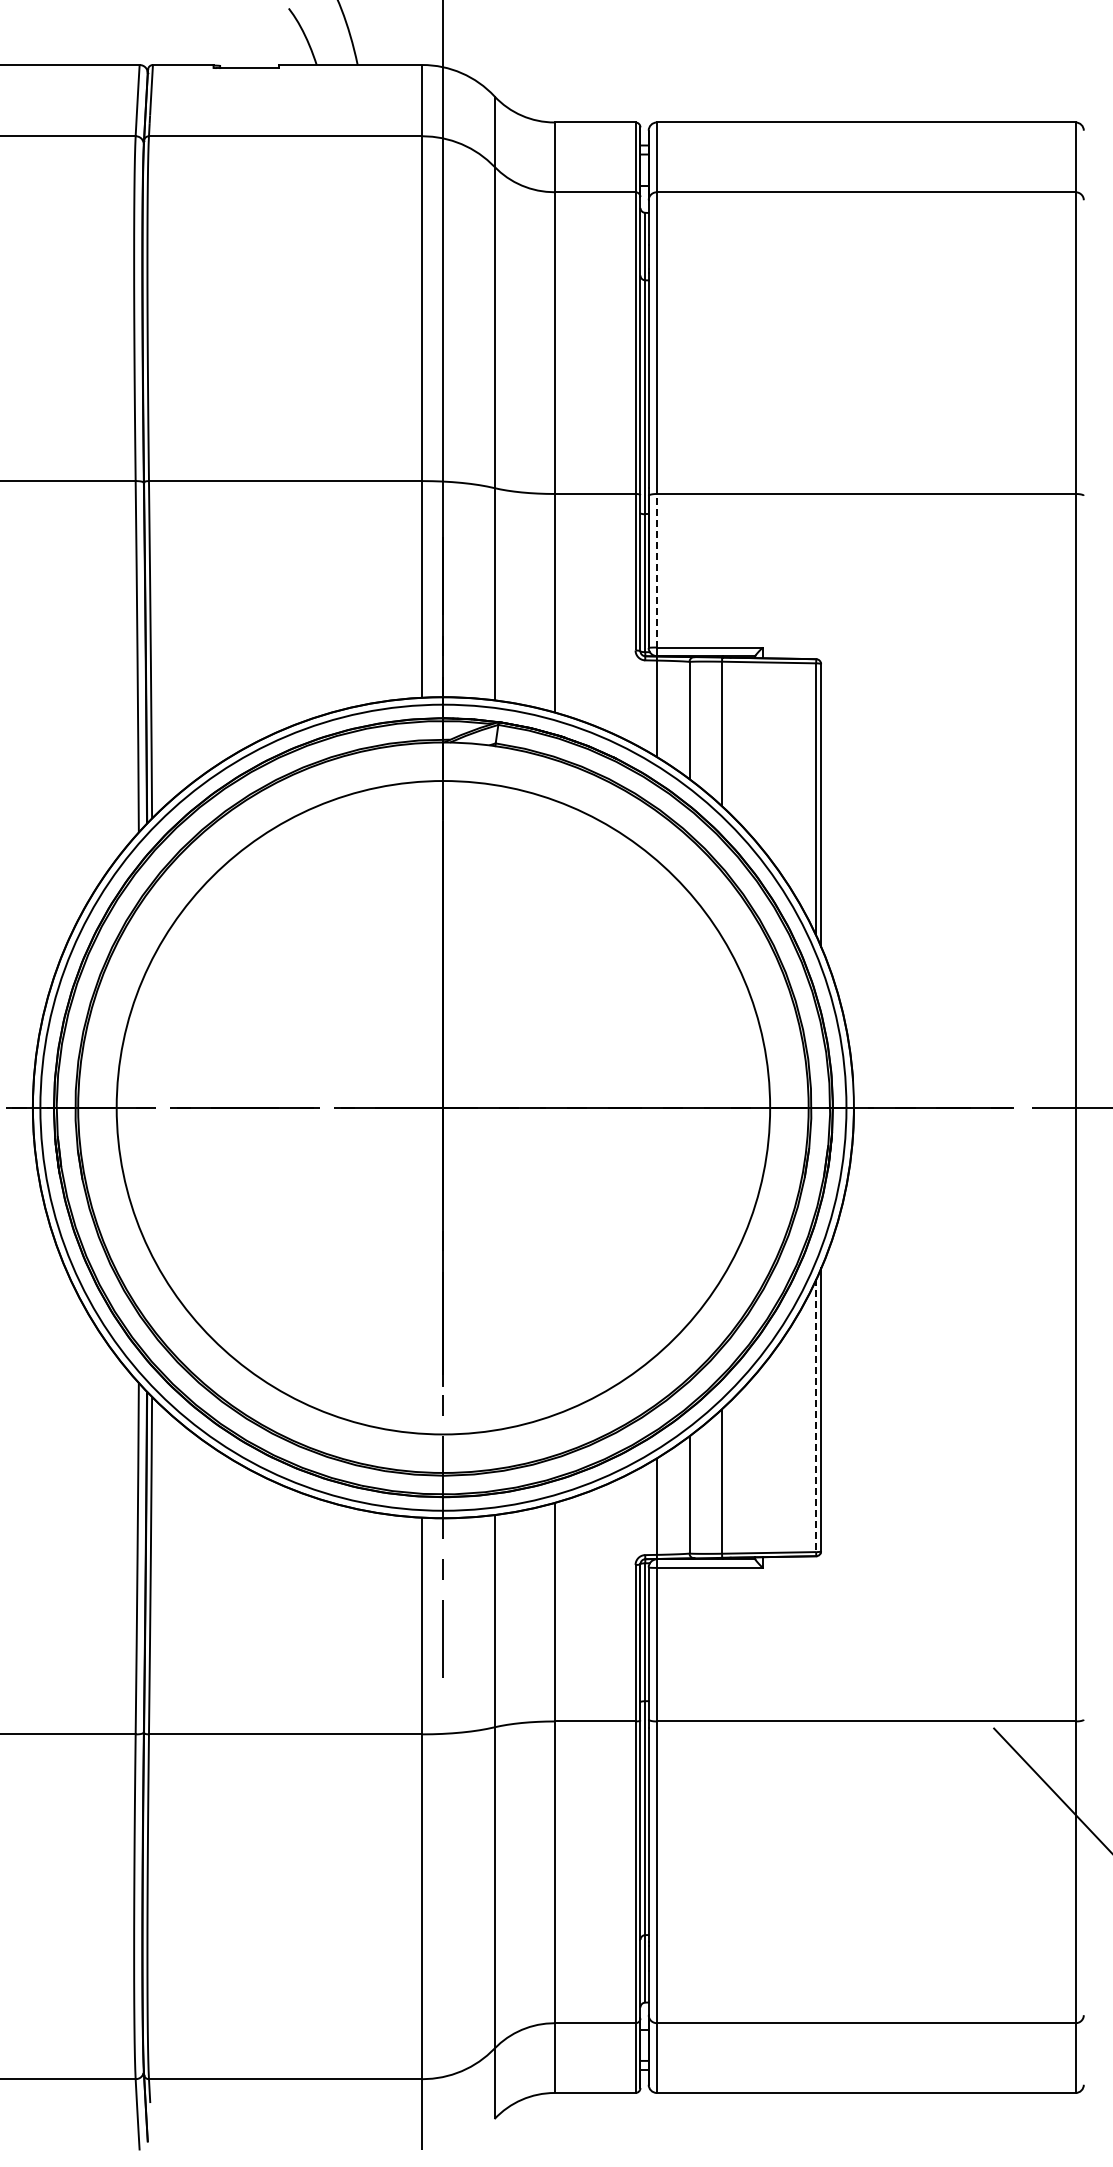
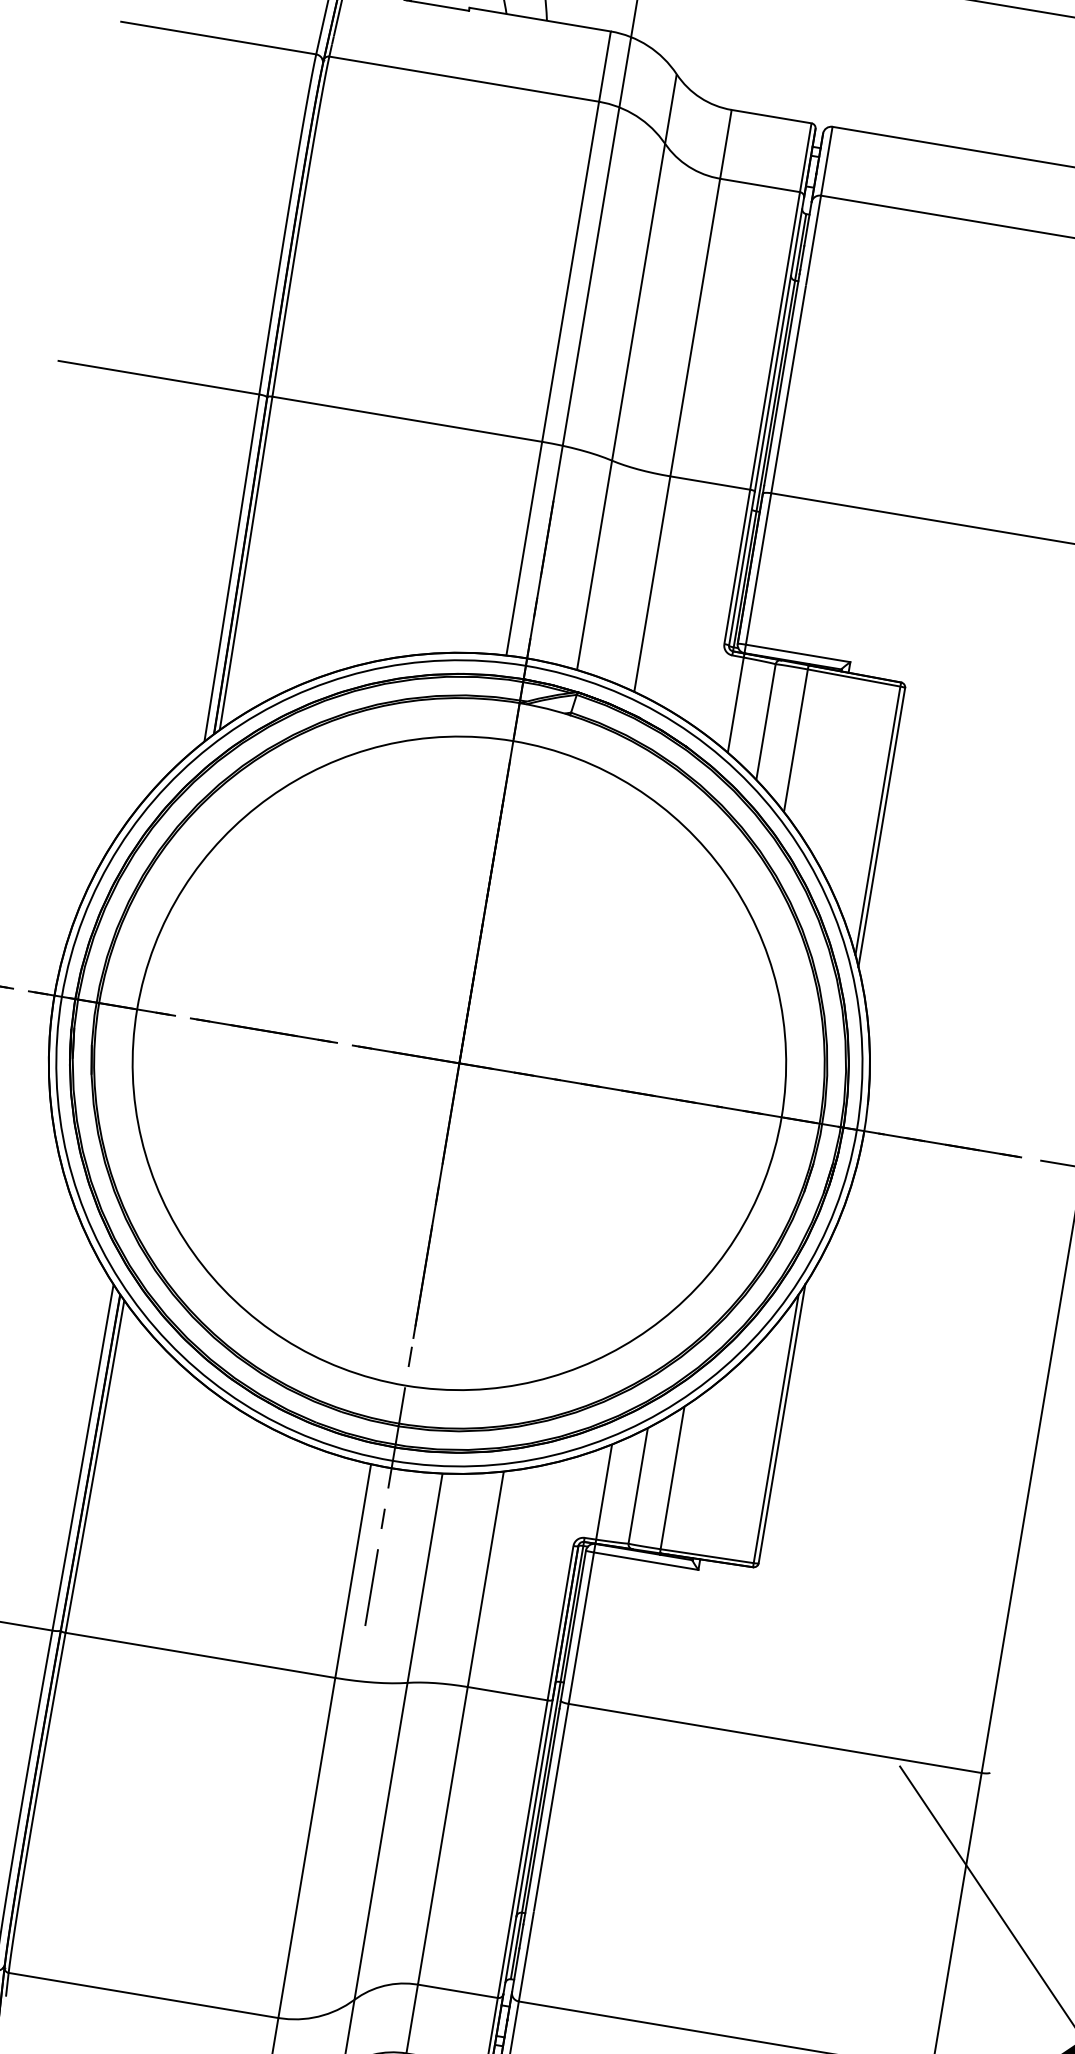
line: (656, 570) -> (758, 568), dashed -> solid
line: (816, 1415) -> (776, 1428), dashed -> solid

